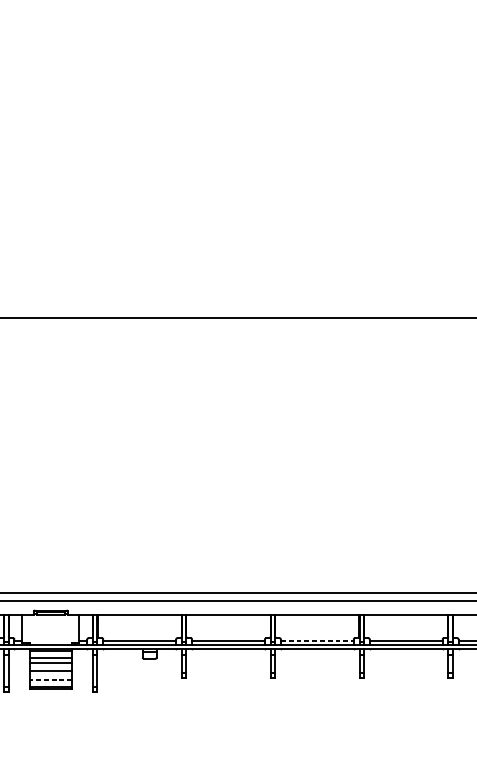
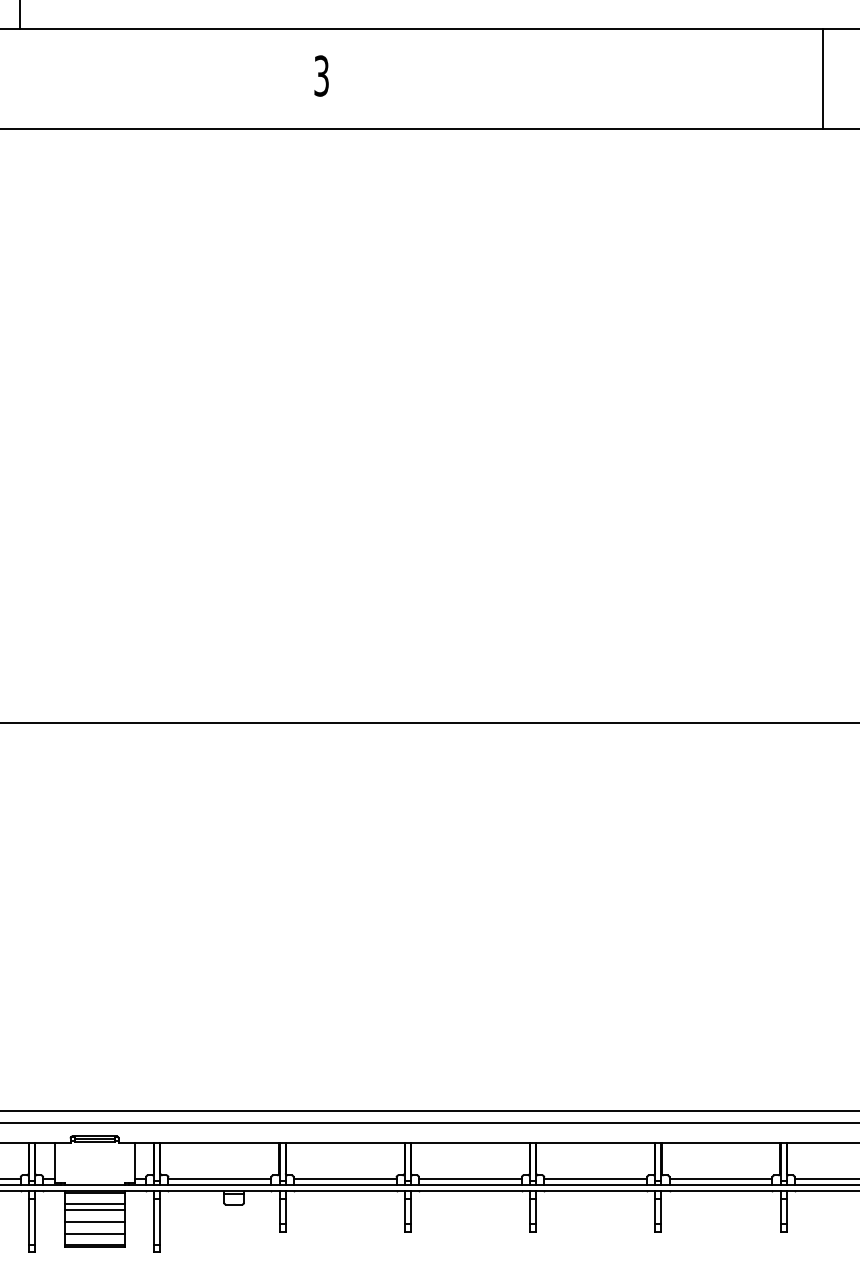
line: (317, 641) -> (470, 1179), dashed -> solid
line: (50, 679) -> (94, 1234), dashed -> solid

